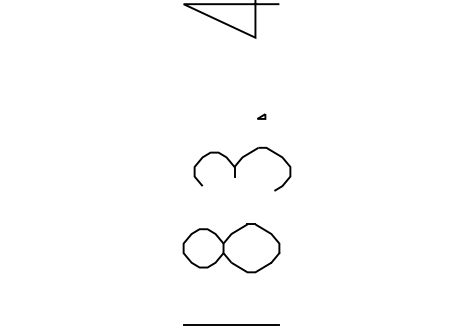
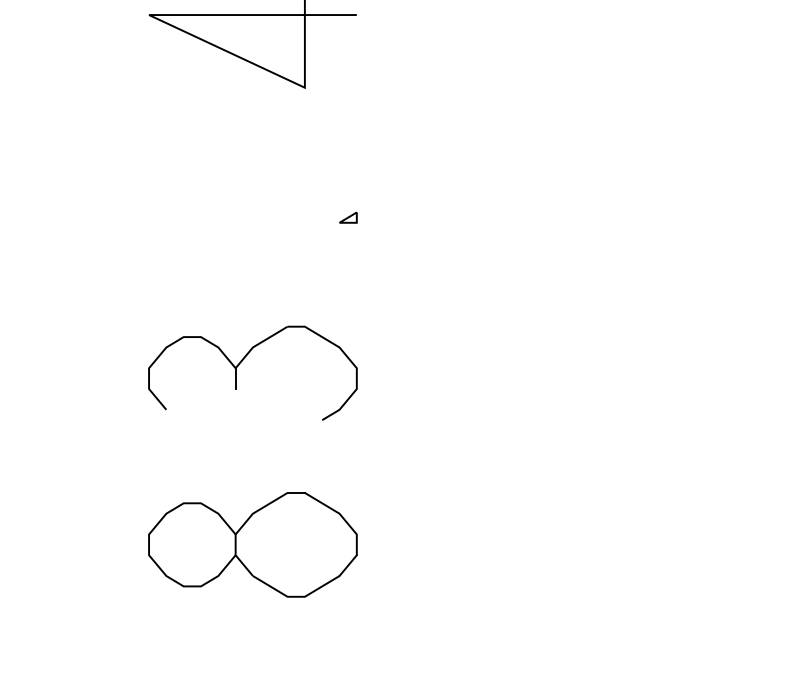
part: (261, 116) -> (348, 217), moved
part: (236, 166) -> (239, 367), moved

